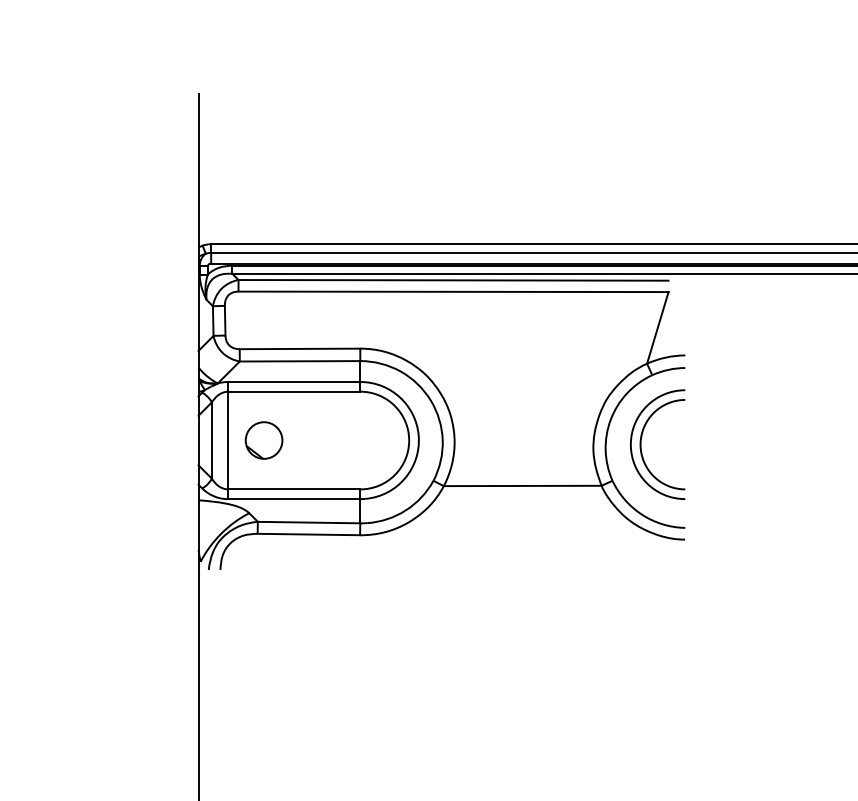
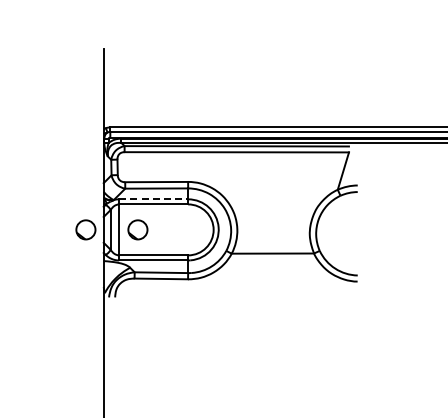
line: (293, 382) -> (153, 199), solid -> dashed
circle: (163, 439) -> (85, 229), added
part: (642, 443) -> (335, 231), removed

